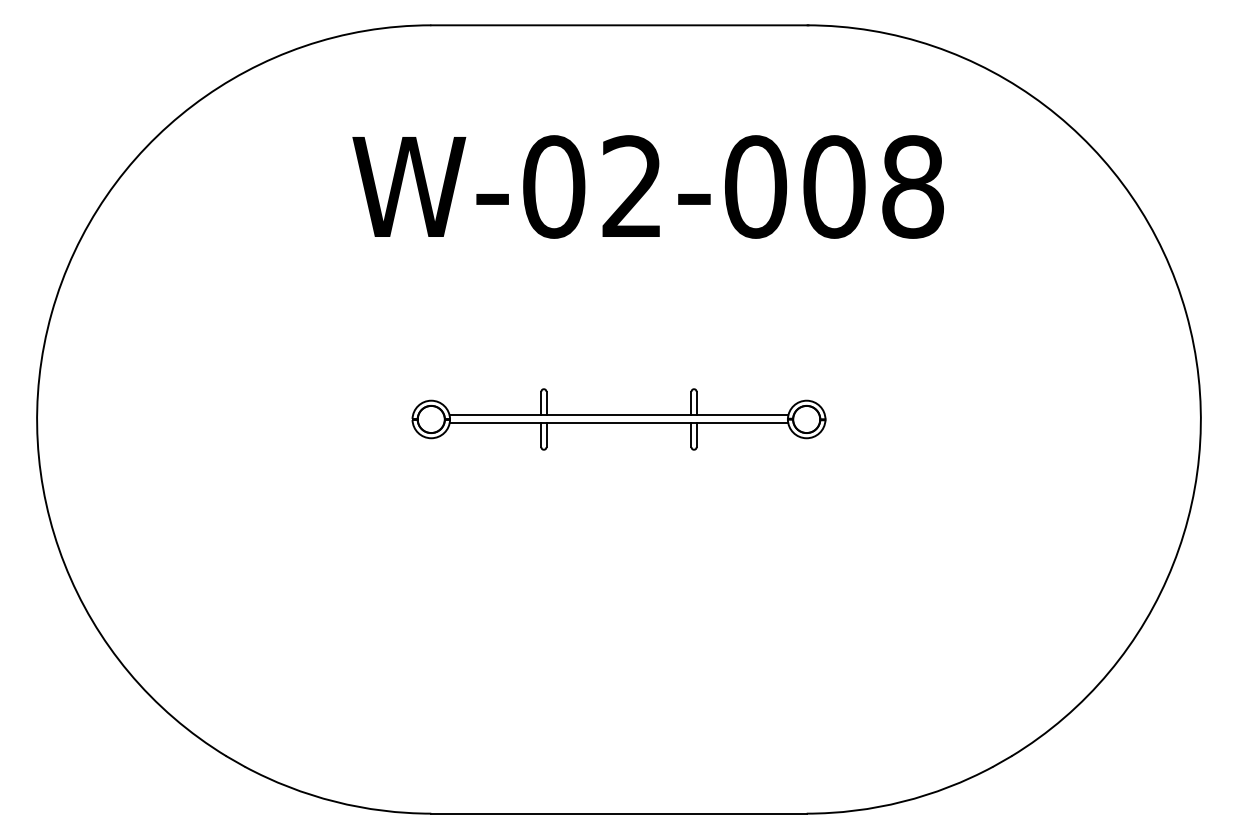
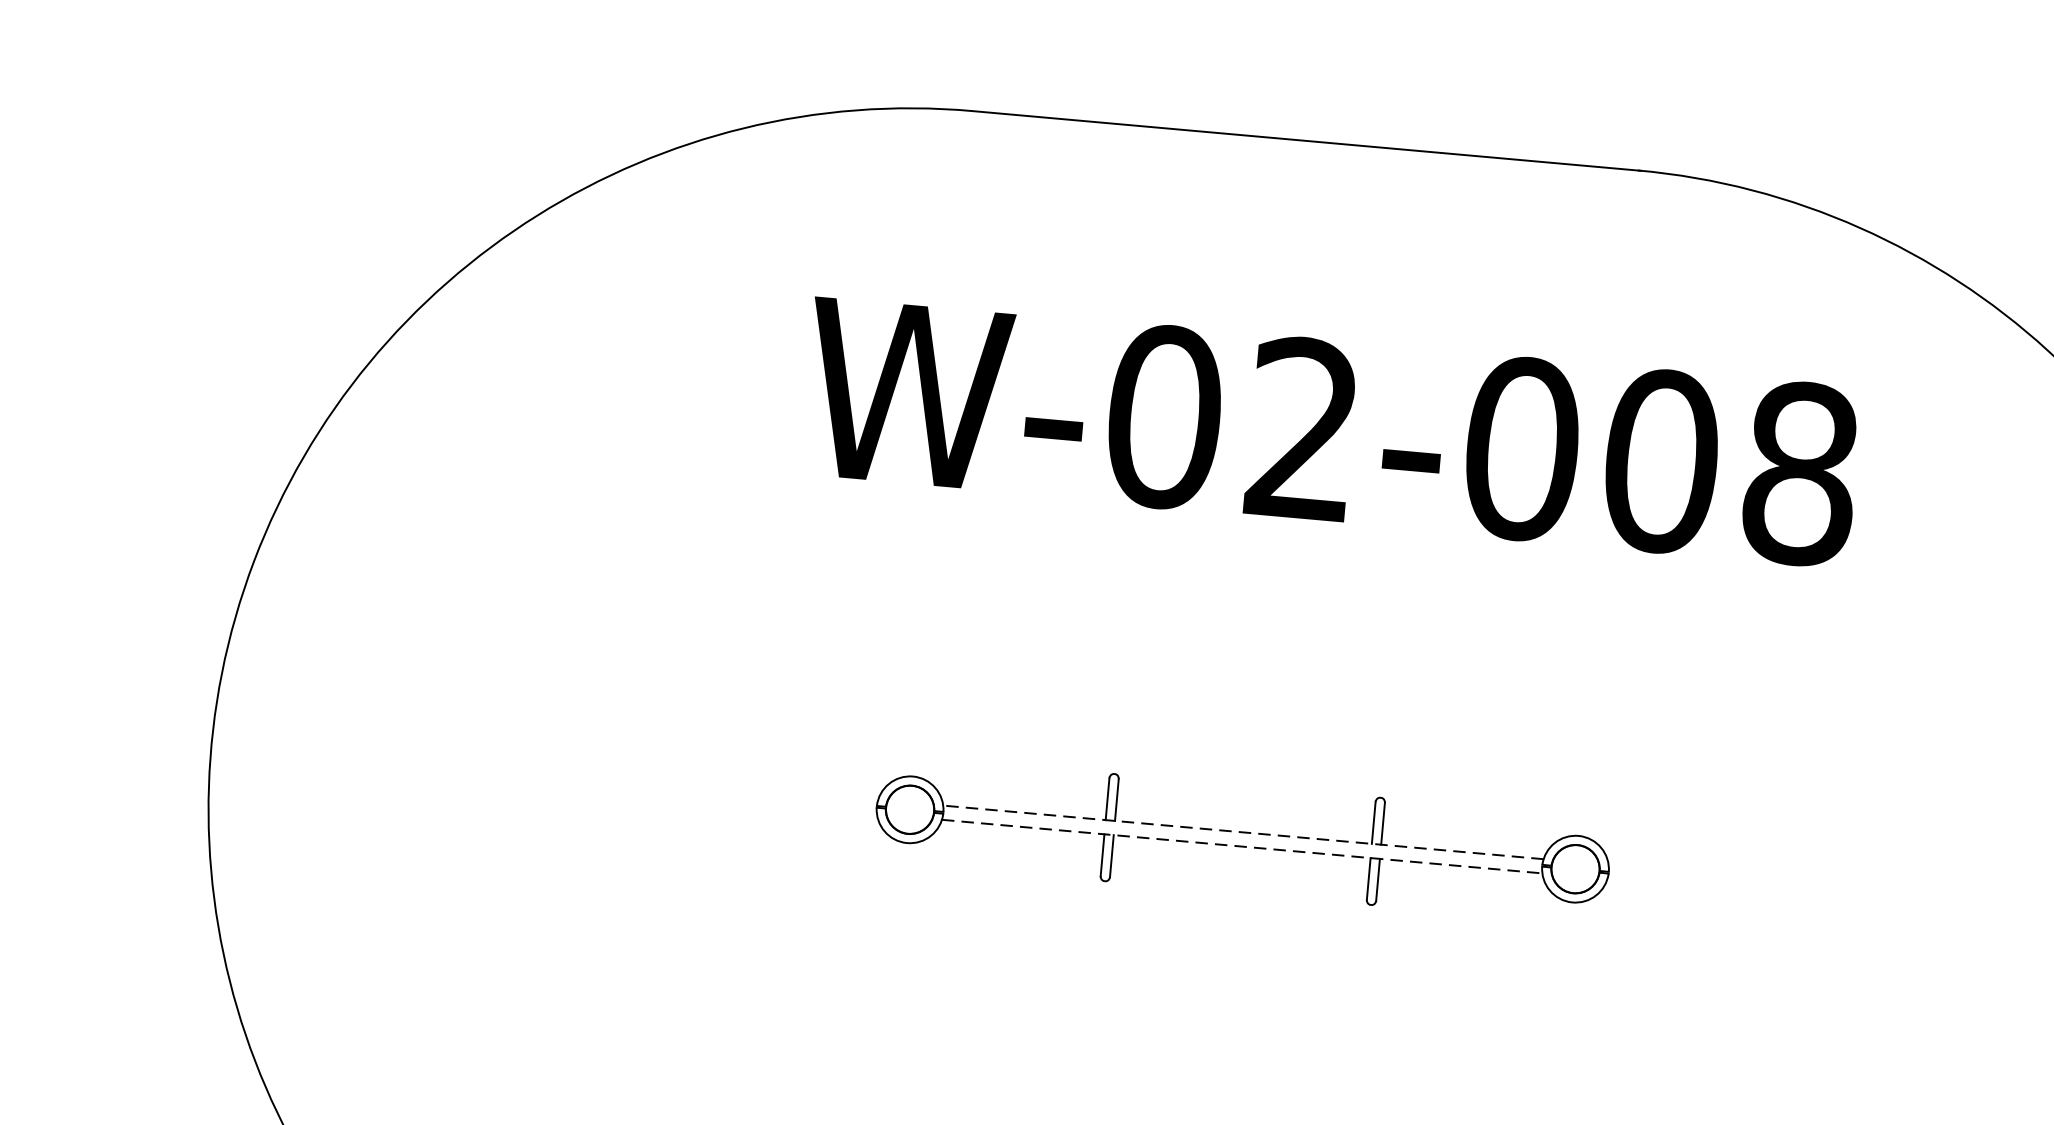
line: (618, 415) -> (1242, 832), solid -> dashed
line: (619, 423) -> (1243, 846), solid -> dashed

